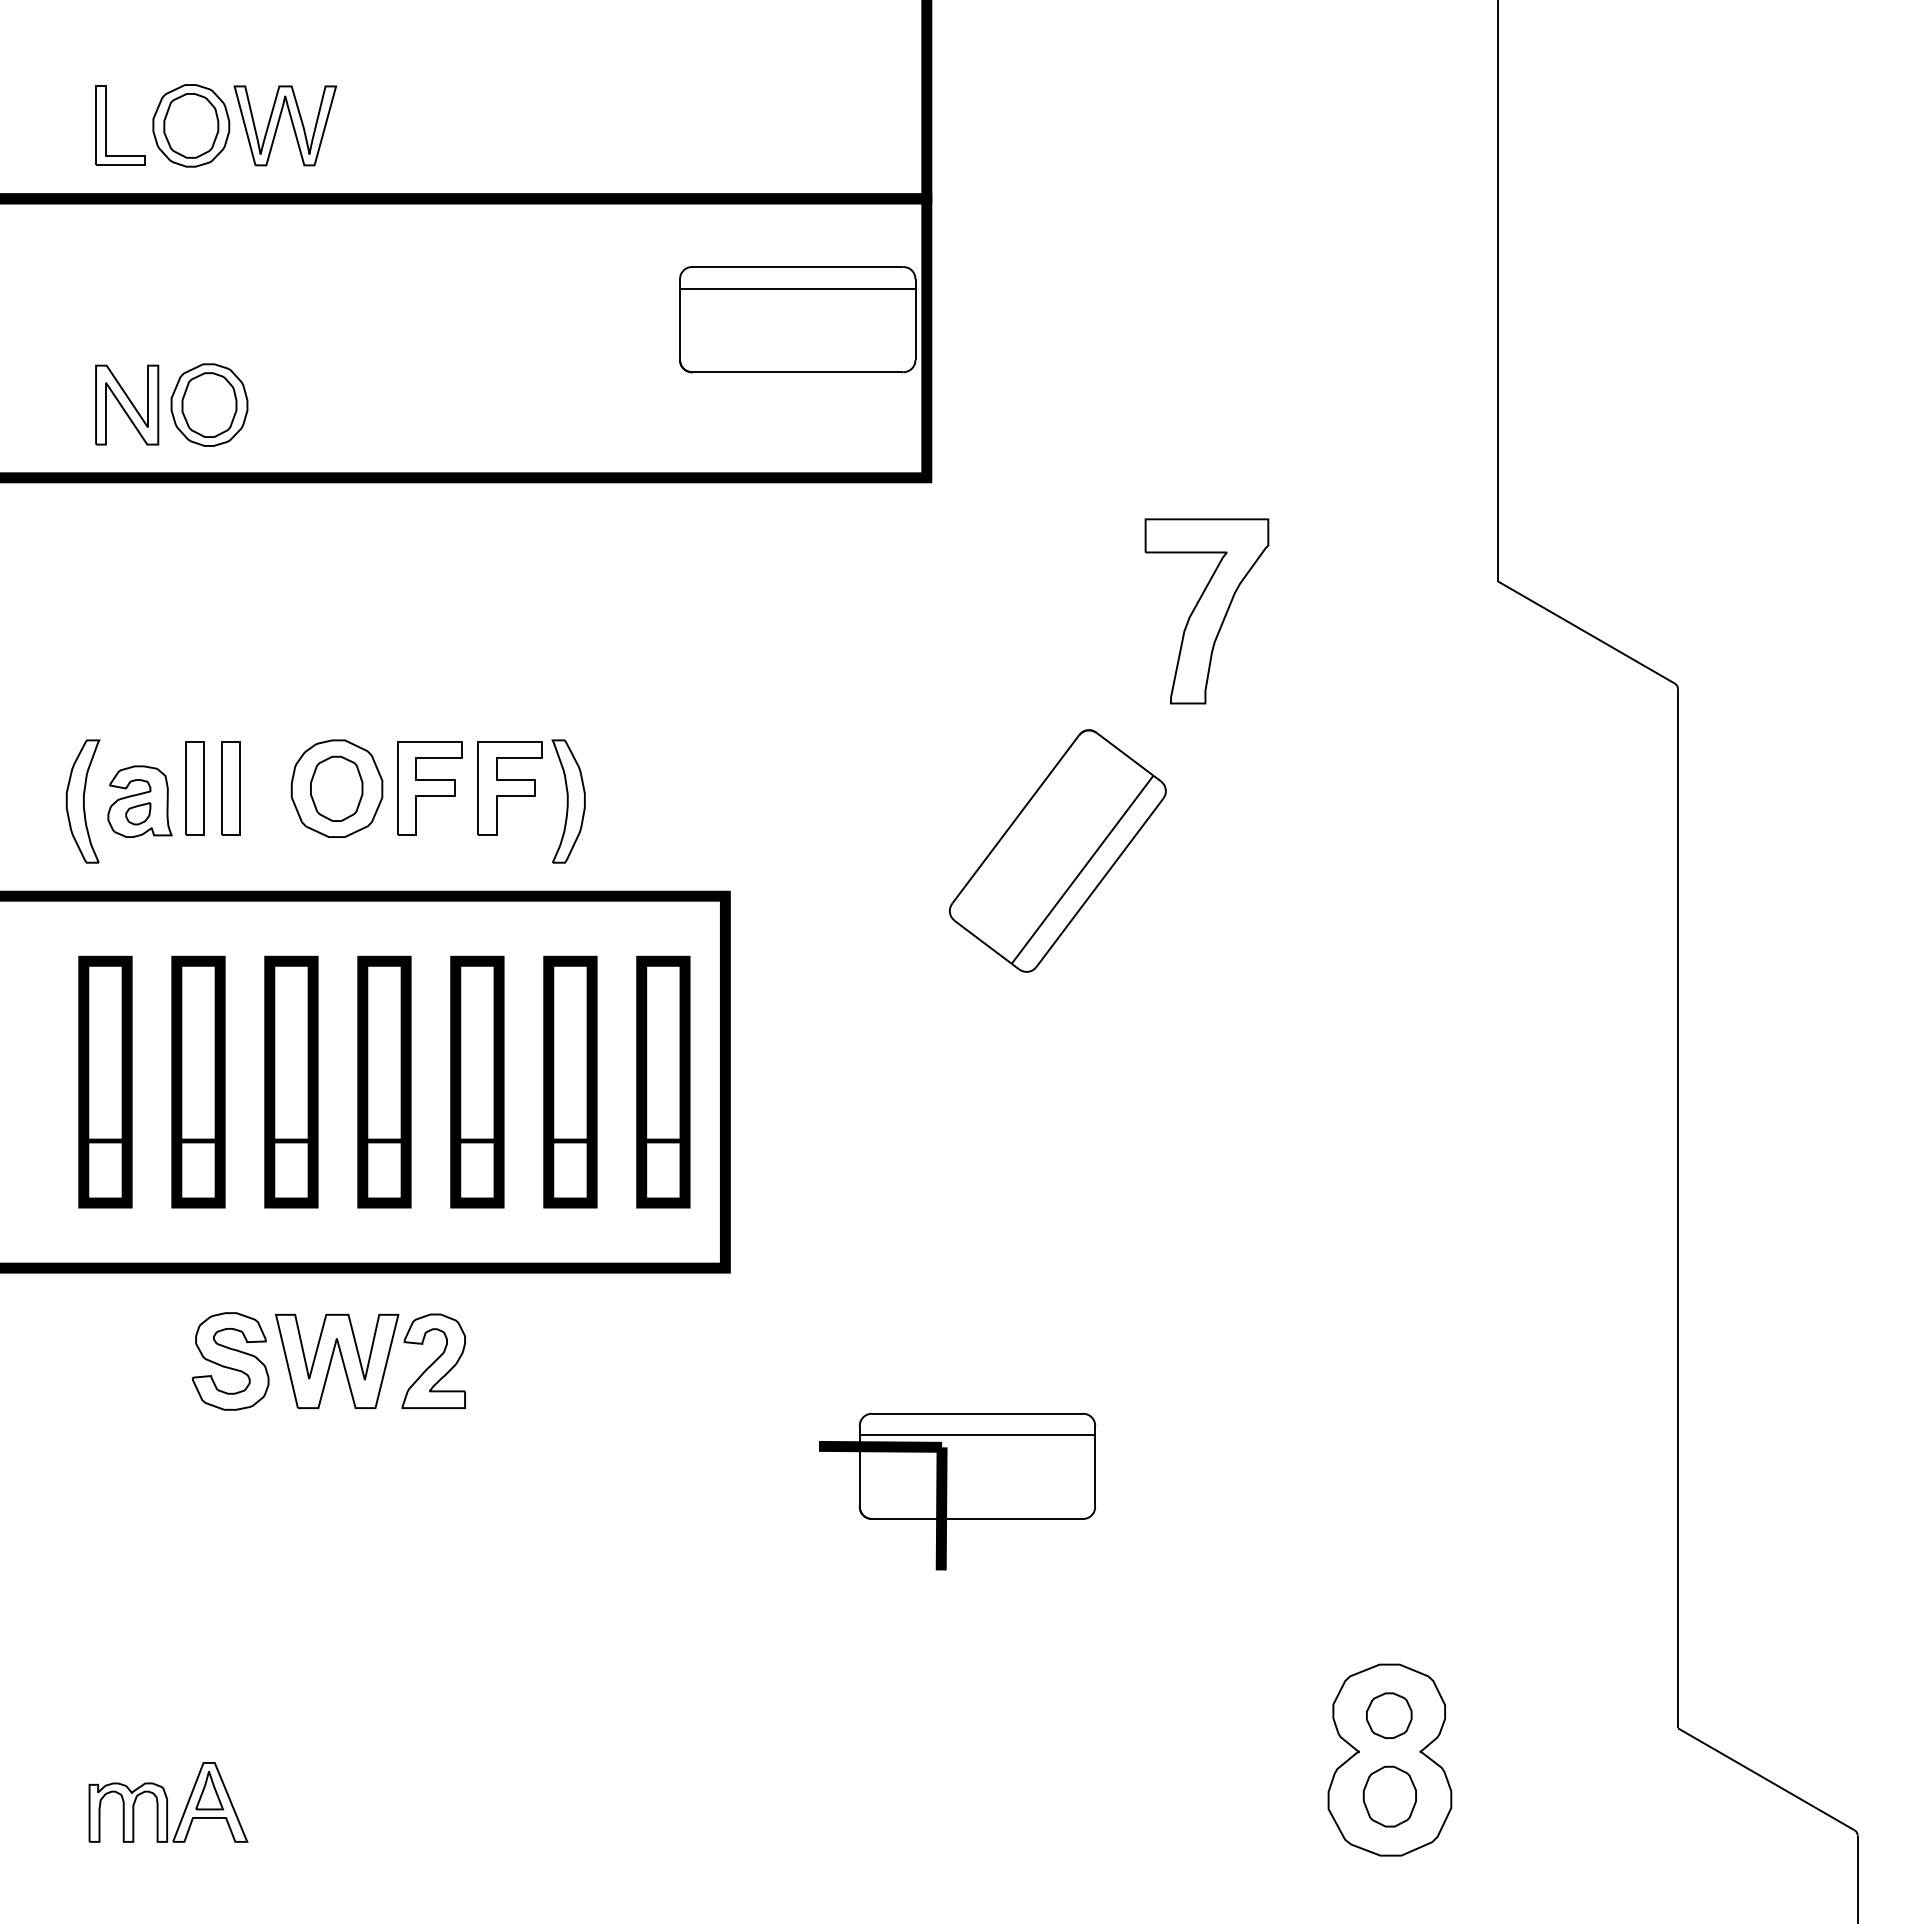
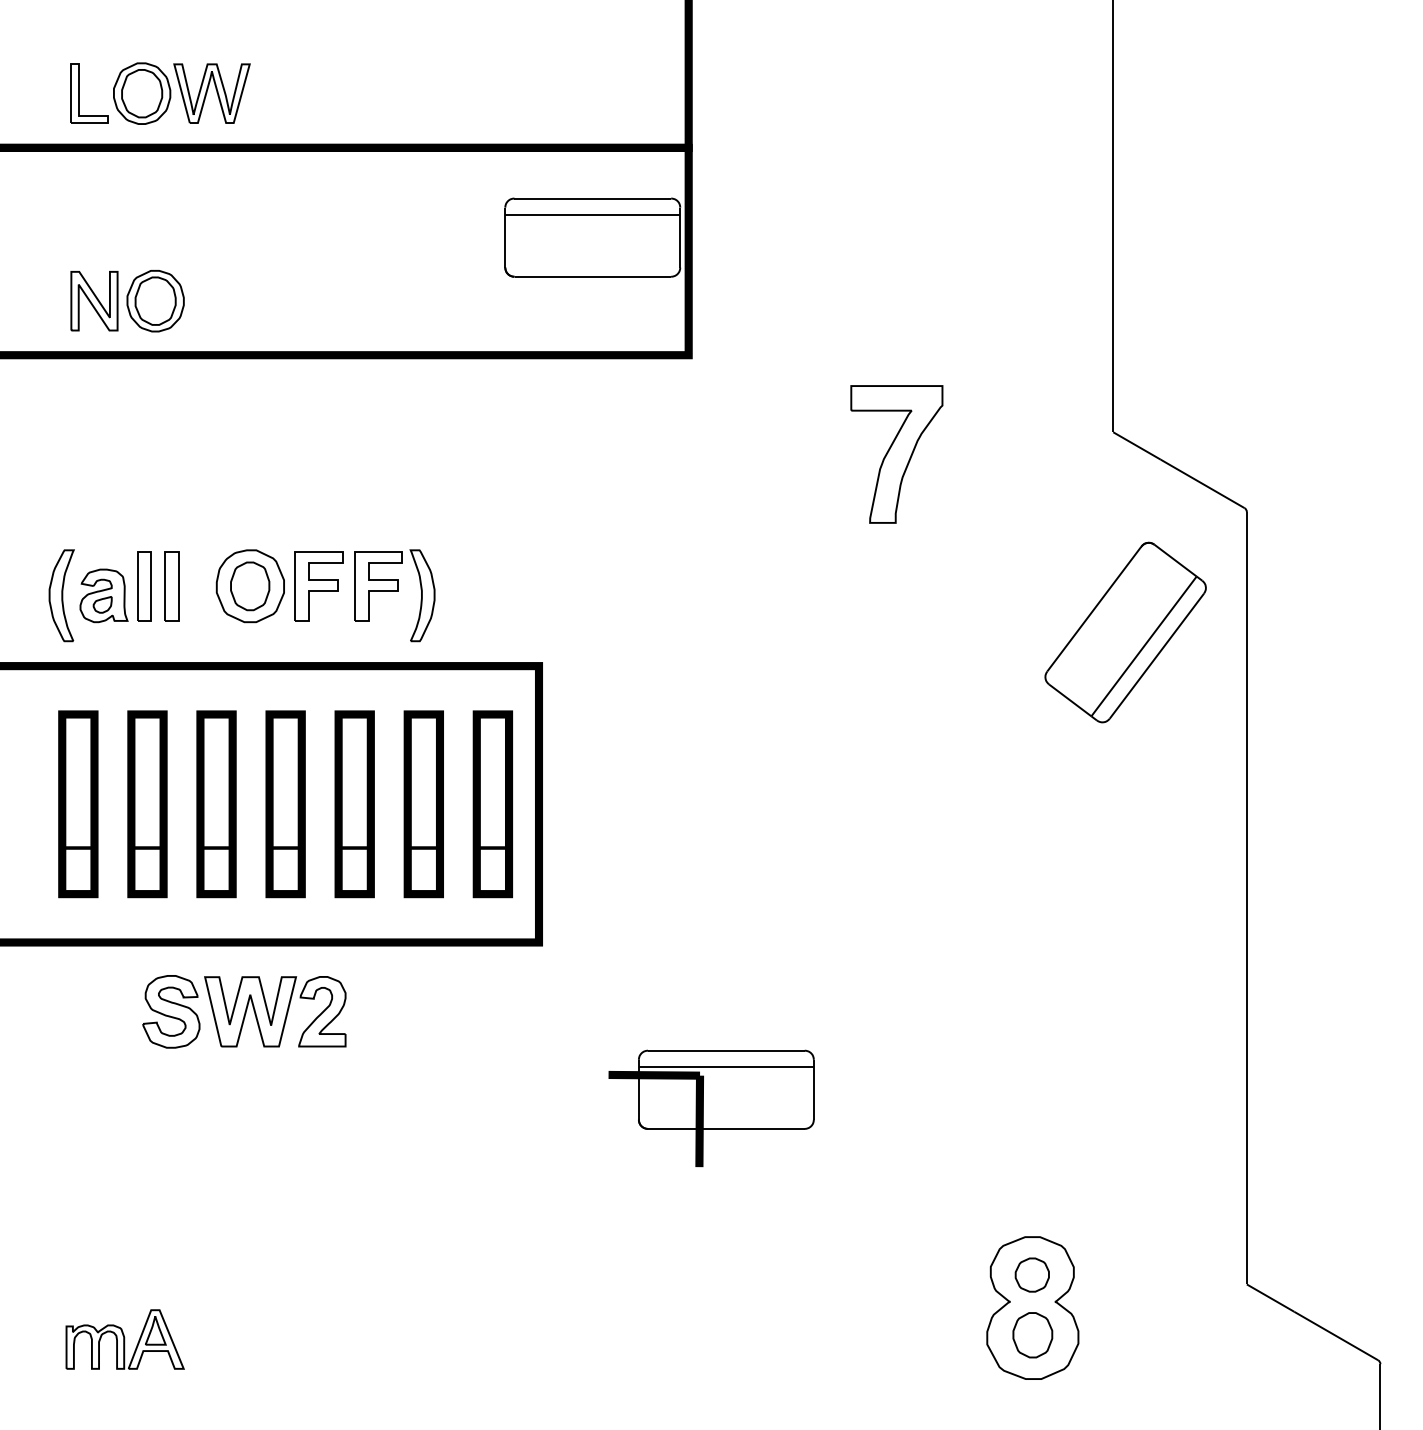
part: (1057, 850) -> (1125, 632), moved

